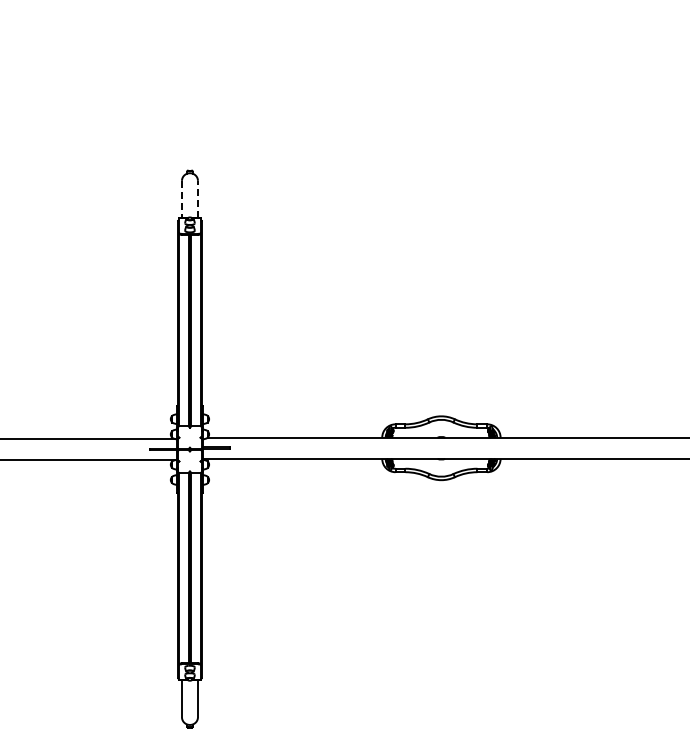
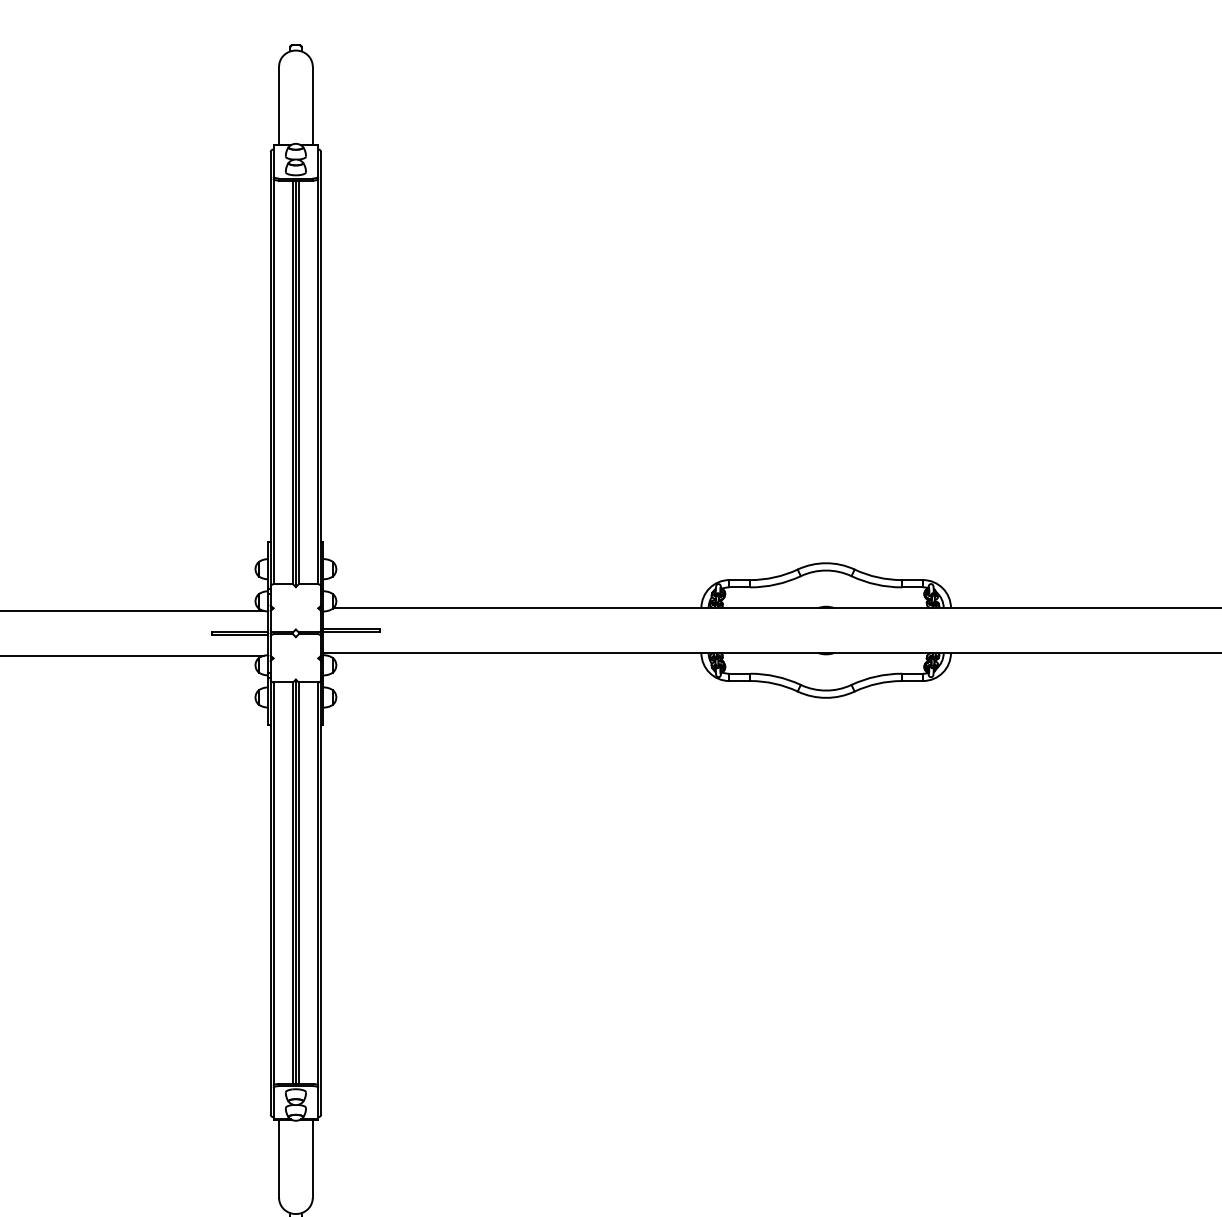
line: (181, 199) -> (278, 105), dashed -> solid
line: (197, 199) -> (311, 105), dashed -> solid

